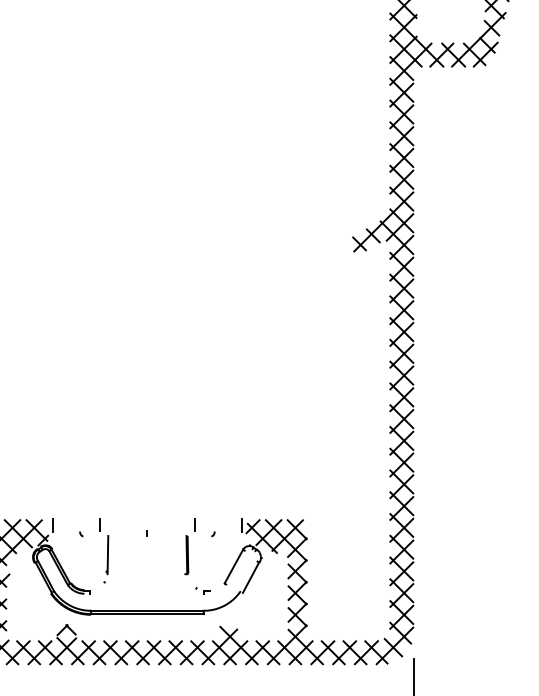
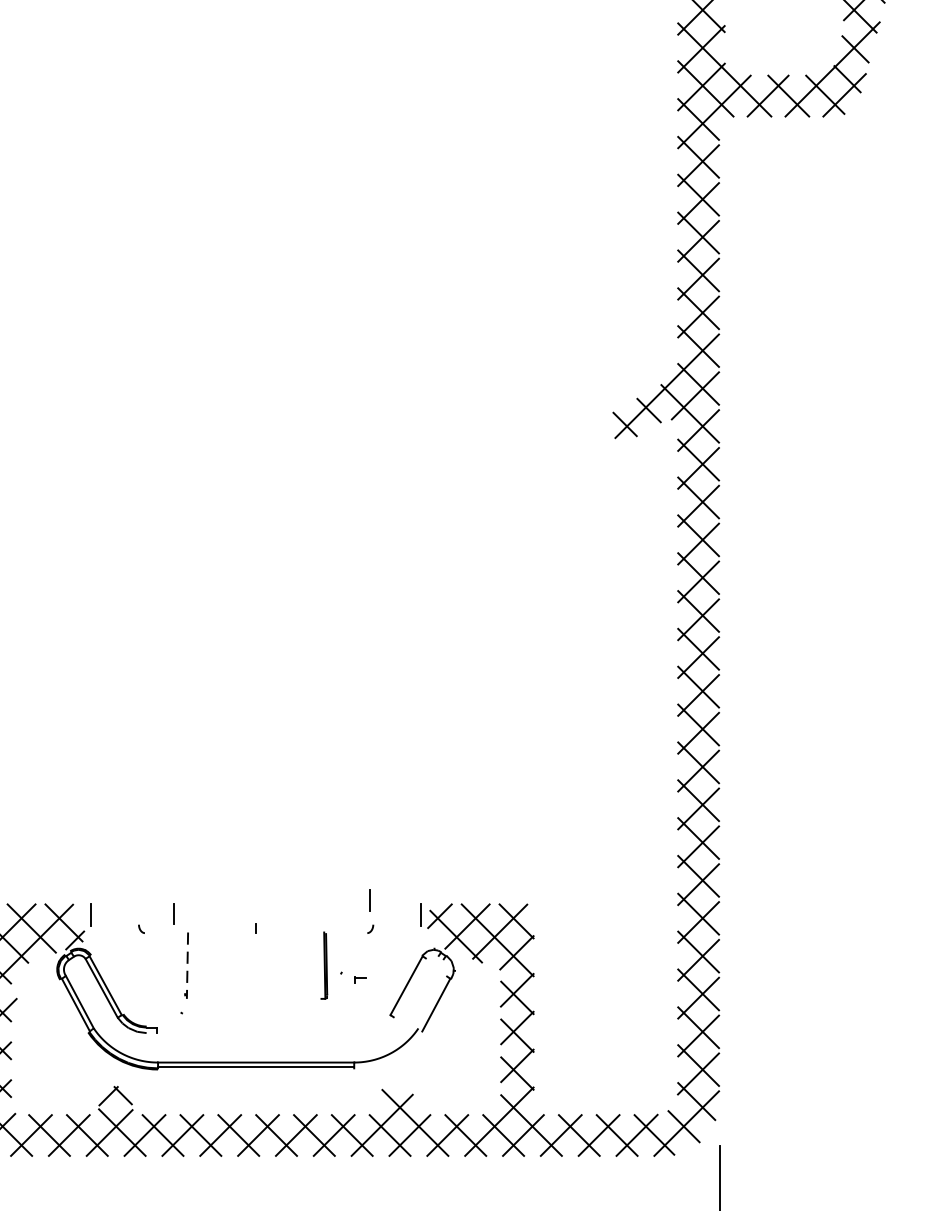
line: (194, 524) -> (369, 898), moved
line: (107, 555) -> (186, 966), solid -> dashed
part: (202, 590) -> (351, 976), moved

